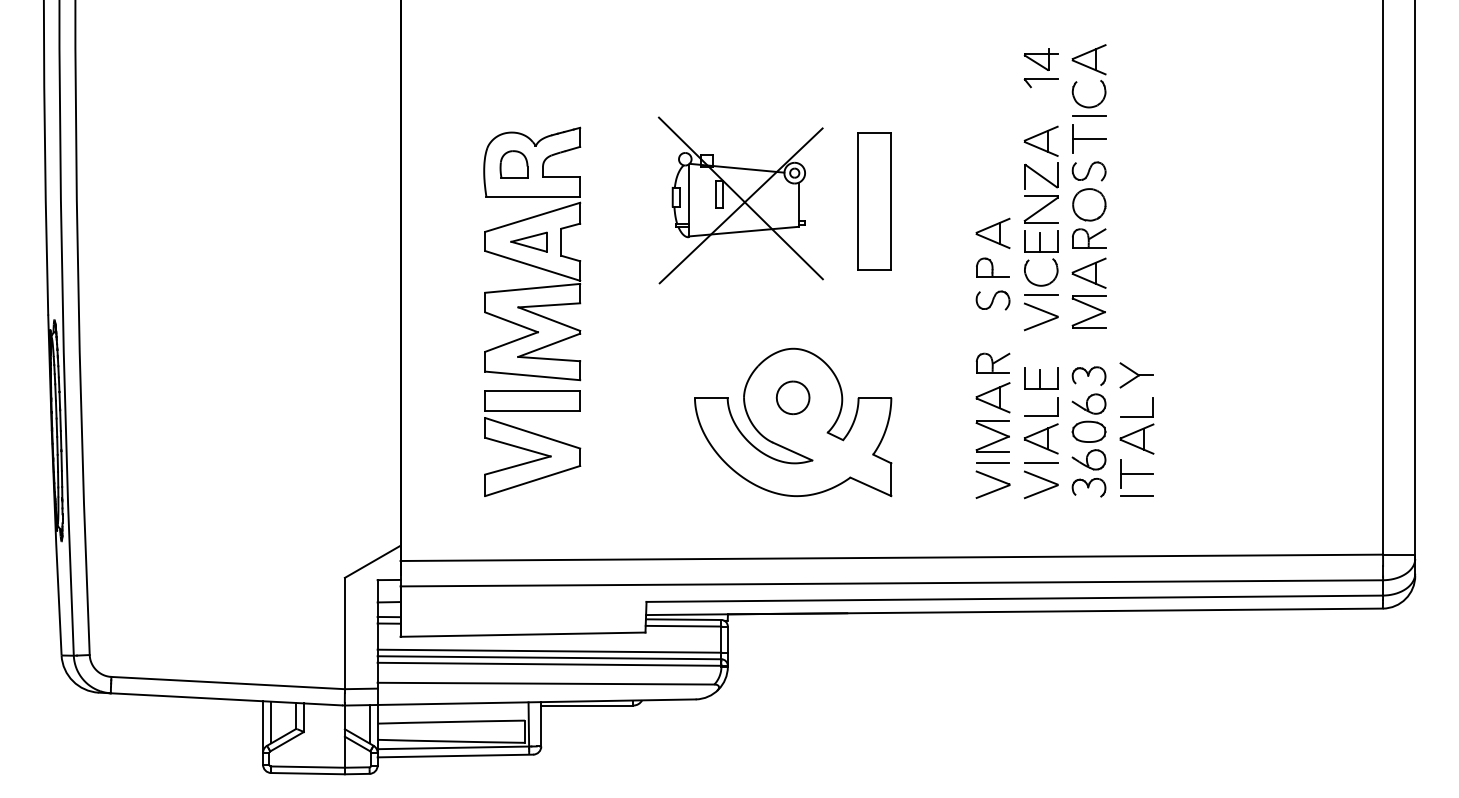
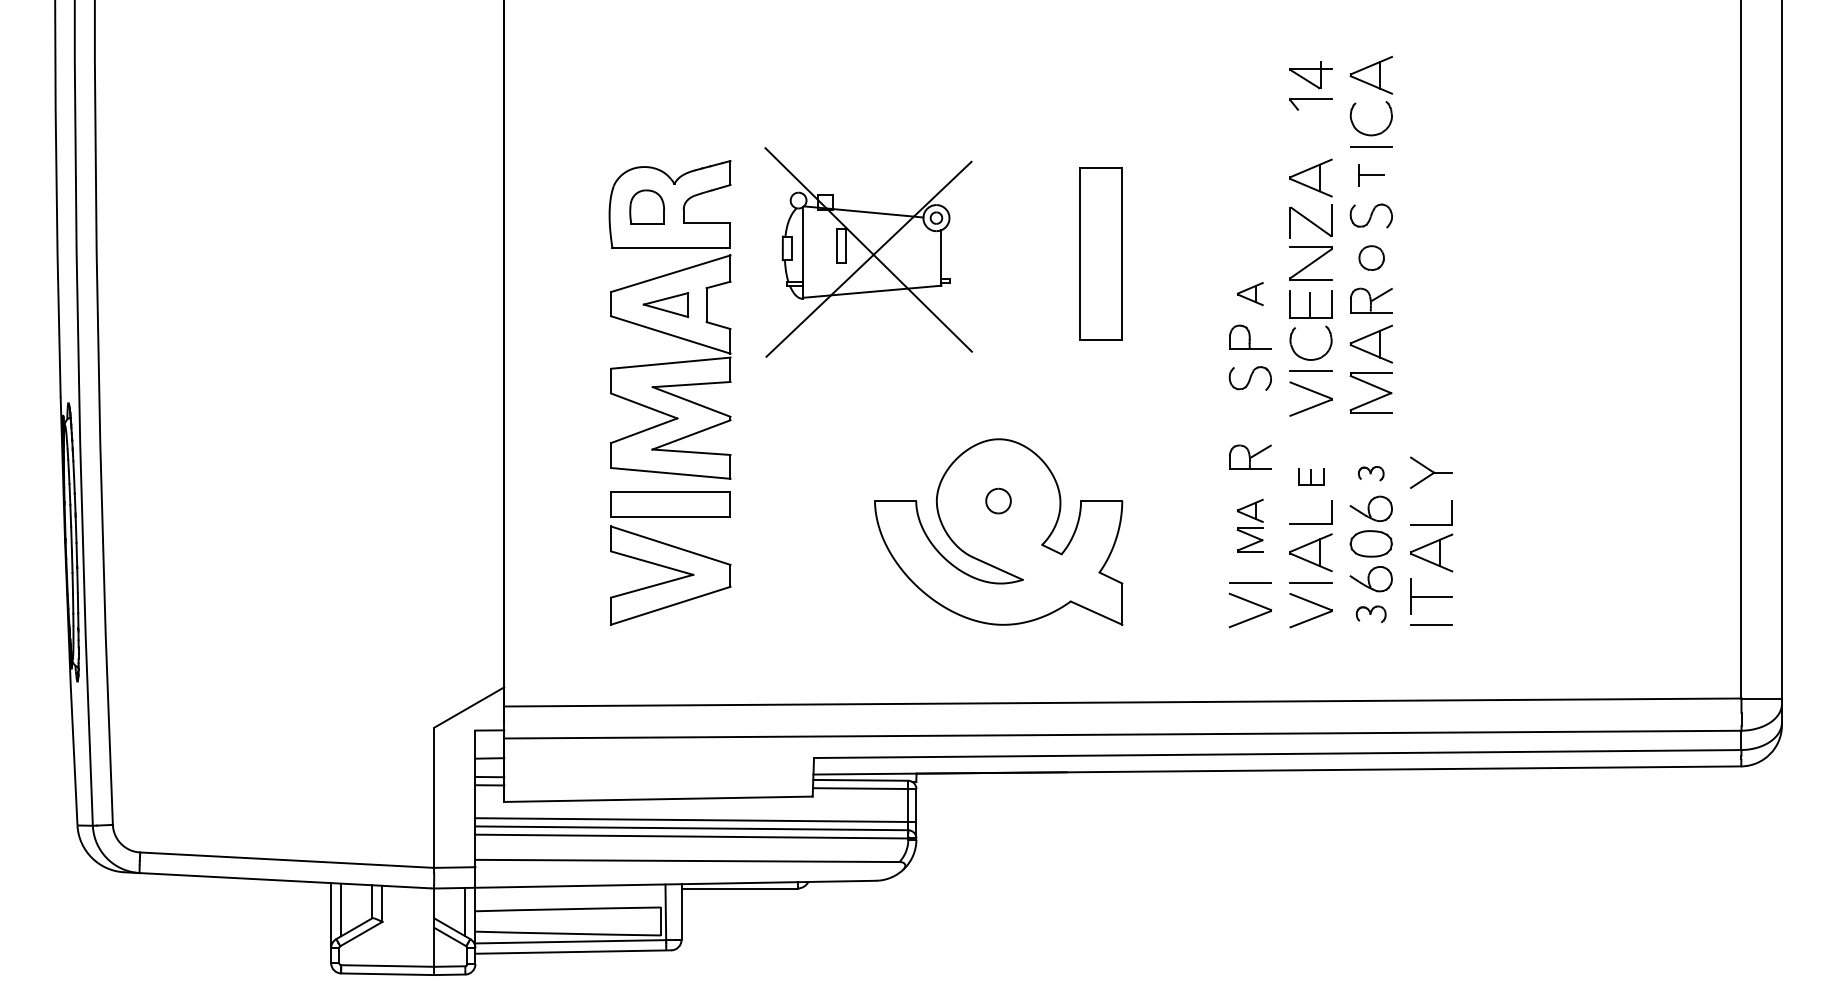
part: (1089, 138) -> (1371, 174), size x0.6
part: (740, 200) -> (868, 252), moved
part: (1089, 204) -> (1371, 257), size x0.6
part: (992, 233) -> (1249, 294), size x0.6
part: (1088, 375) -> (1370, 472), size x0.6
part: (1041, 378) -> (1311, 476), size x0.6
part: (792, 397) -> (997, 500), size x0.6
part: (992, 417) -> (1249, 525), size x0.6
part: (1088, 487) -> (1370, 613), size x0.7

